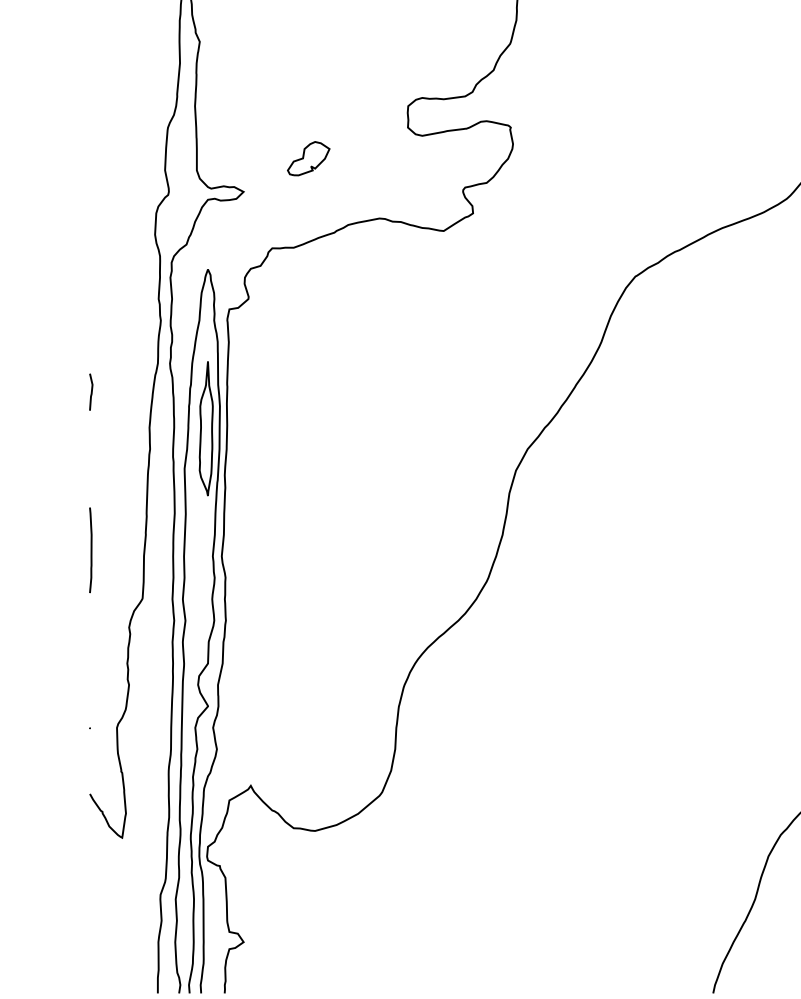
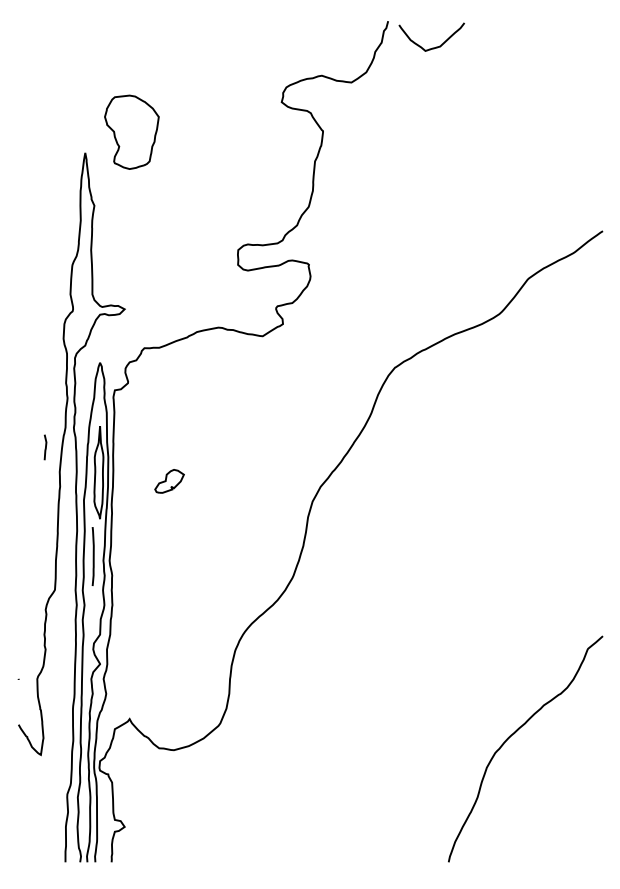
part: (308, 158) -> (169, 481), moved
curve: (91, 392) -> (45, 447), moved
line: (89, 550) -> (92, 556), moved

